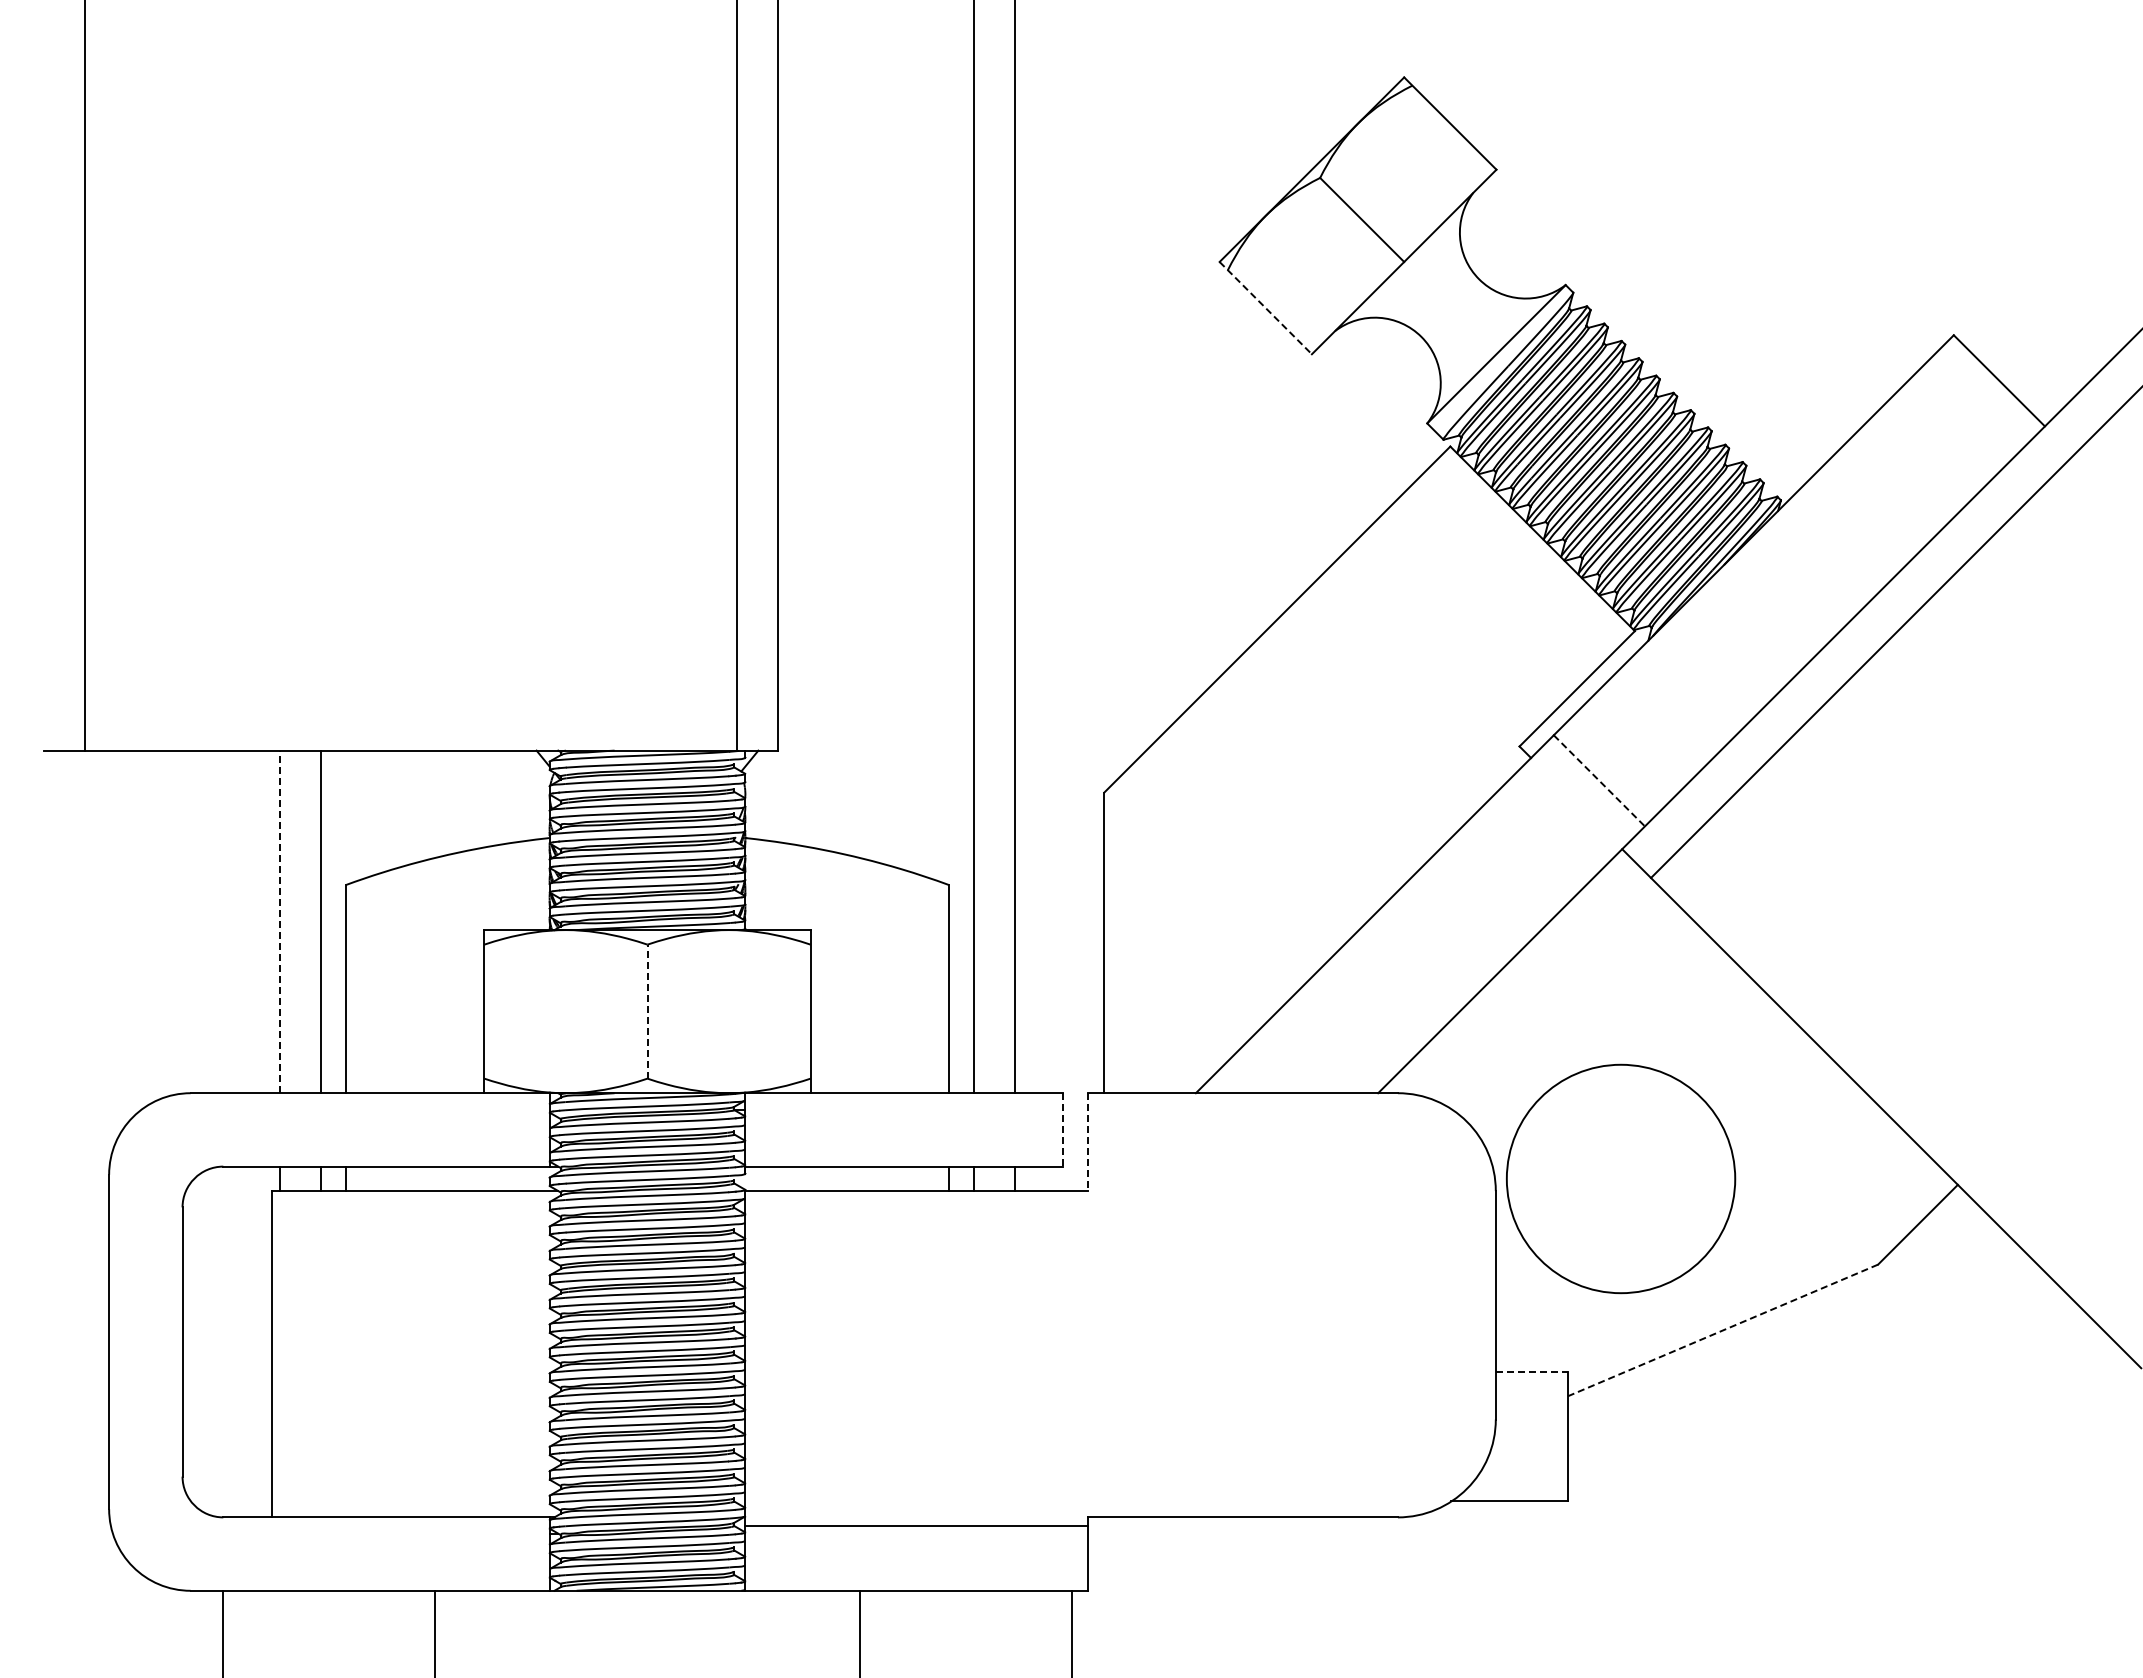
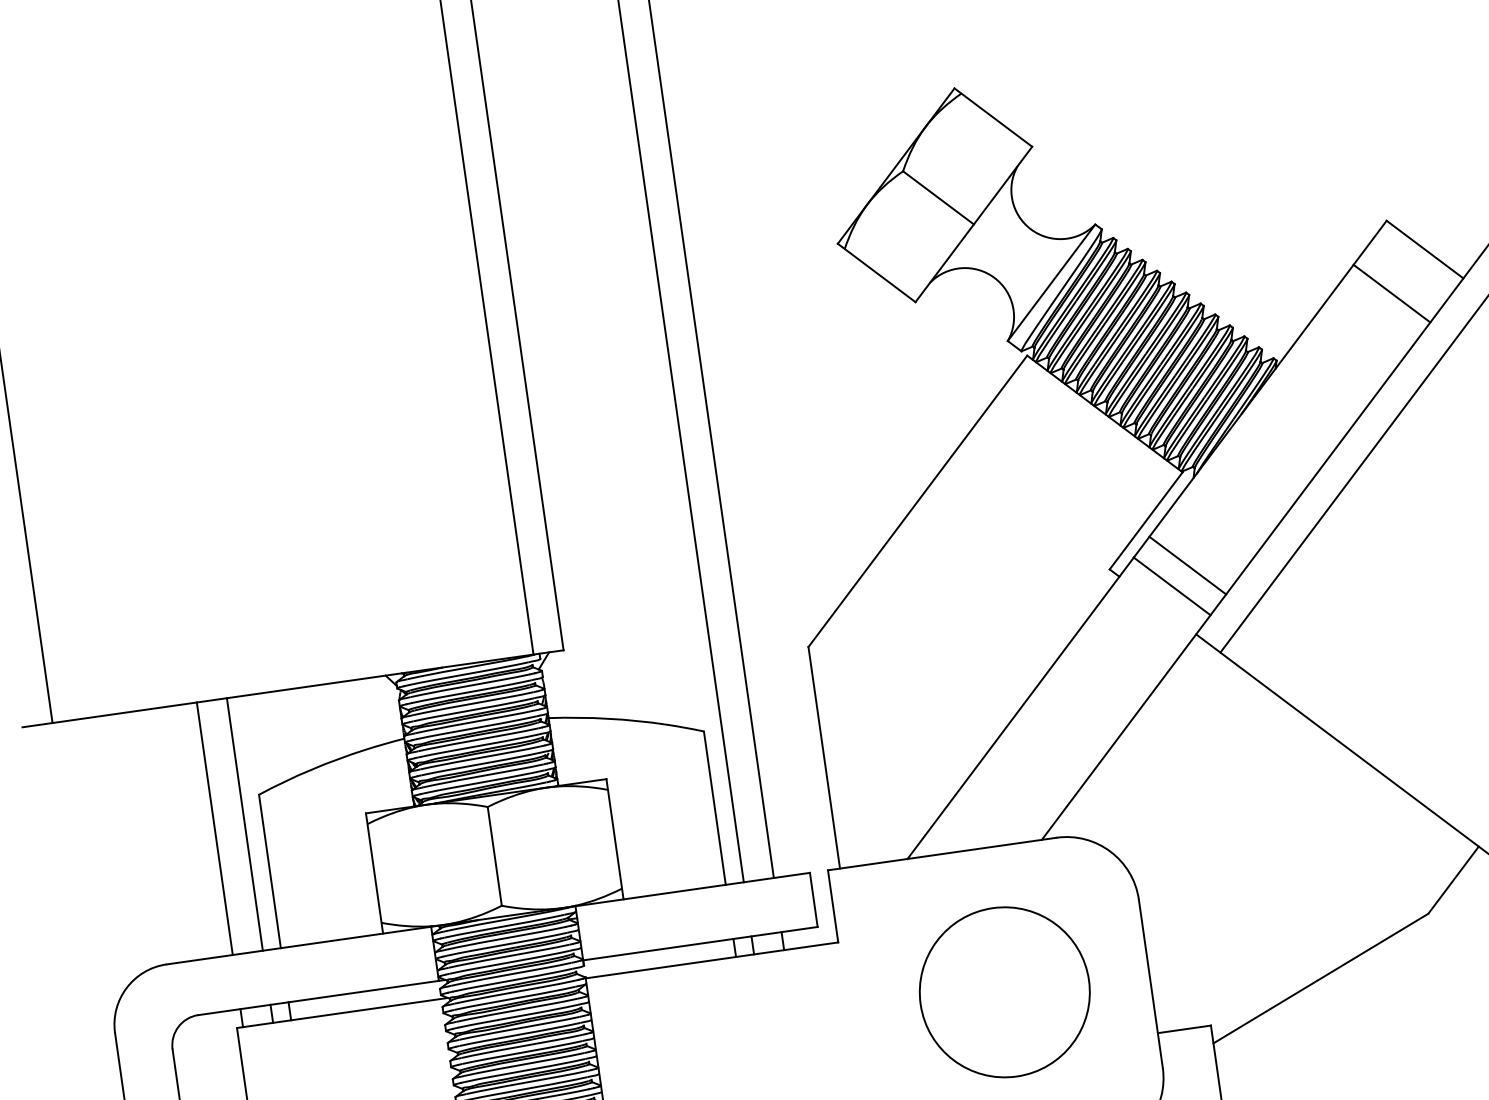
line: (1266, 308) -> (877, 273), dashed -> solid
line: (1946, 432) -> (1391, 293), added
line: (1623, 755) -> (1187, 565), added
line: (1599, 781) -> (1172, 586), dashed -> solid
line: (280, 921) -> (214, 828), dashed -> solid
line: (647, 1011) -> (494, 856), dashed -> solid
line: (1063, 1129) -> (813, 899), dashed -> solid
line: (1087, 1142) -> (832, 906), dashed -> solid
circle: (1621, 1178) -> (1005, 991), moved
line: (1722, 1330) -> (1320, 978), dashed -> solid
line: (1532, 1372) -> (1184, 1029), dashed -> solid

